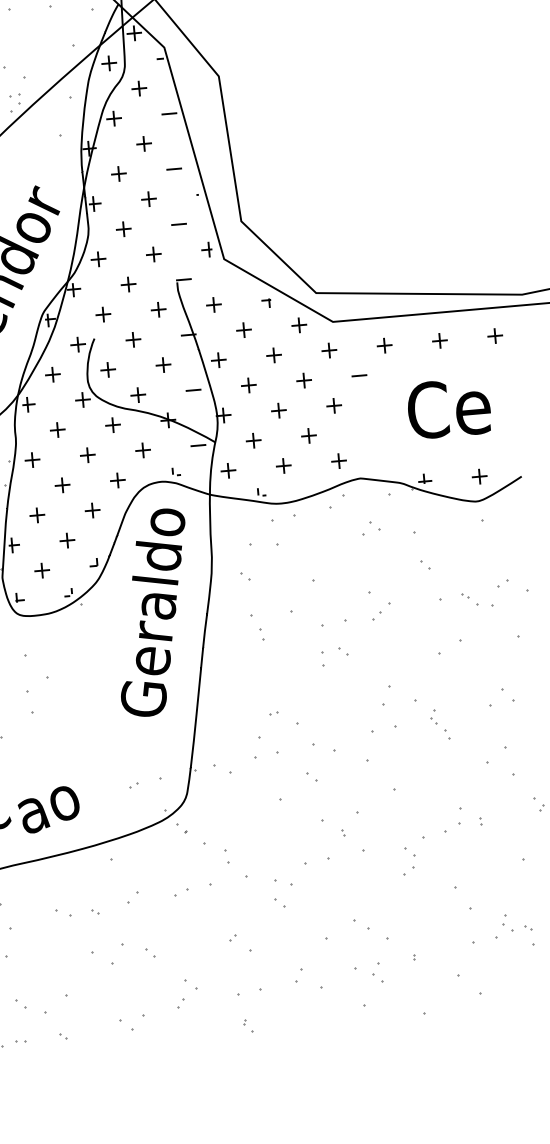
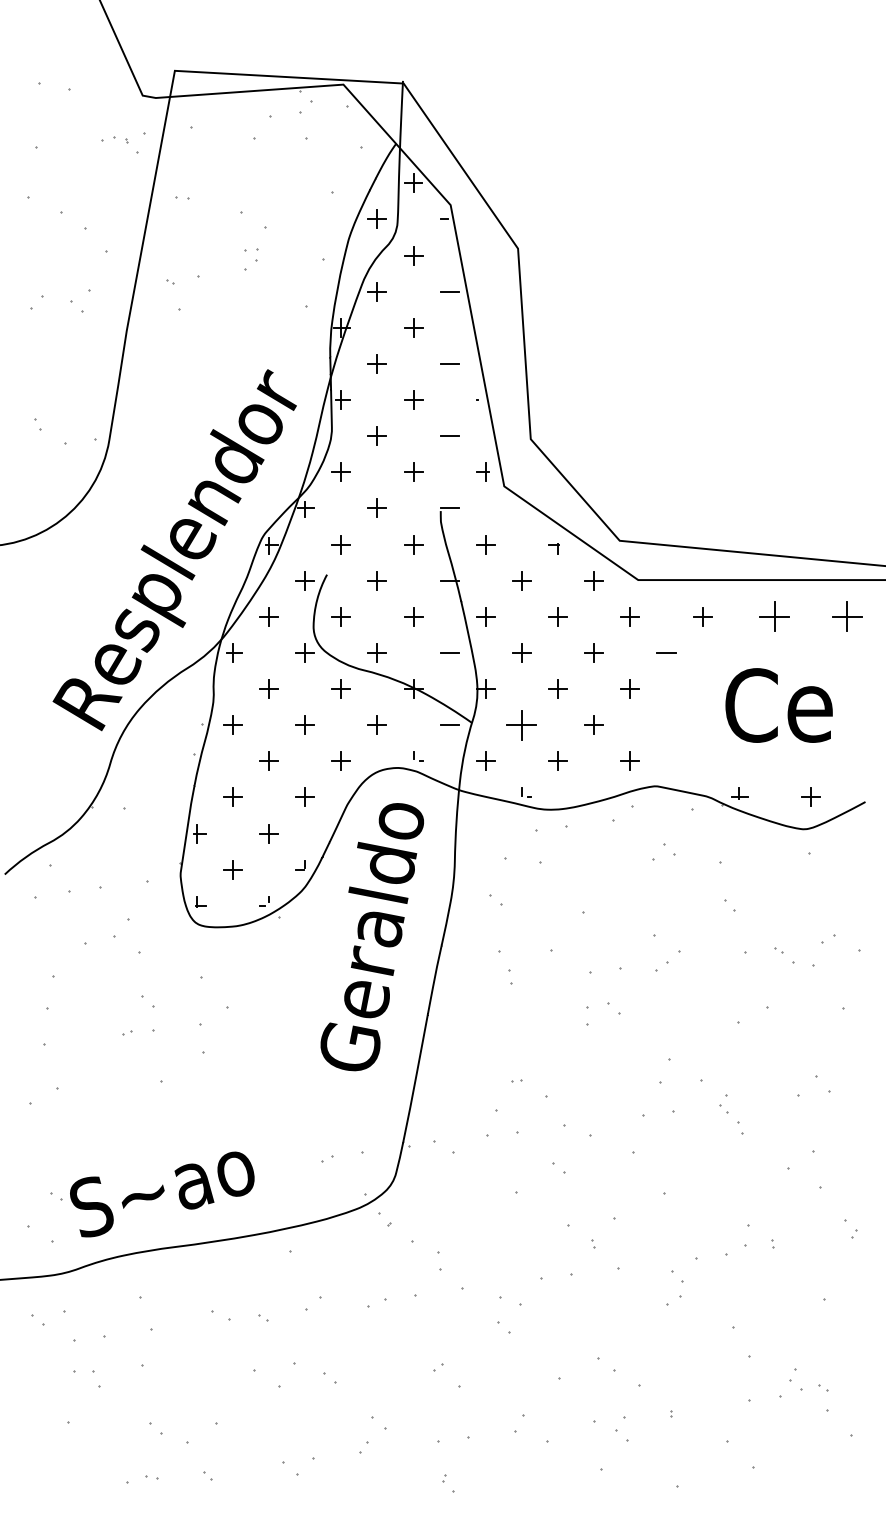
part: (494, 335) -> (846, 616), size x1.6
part: (439, 340) -> (774, 616), size x1.6
part: (253, 440) -> (521, 724), size x1.6

